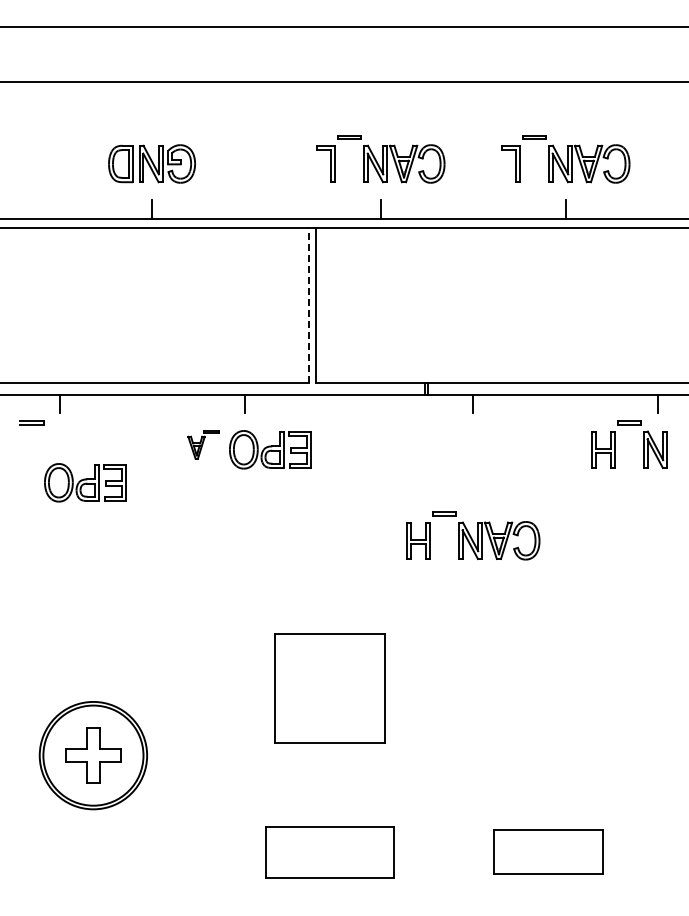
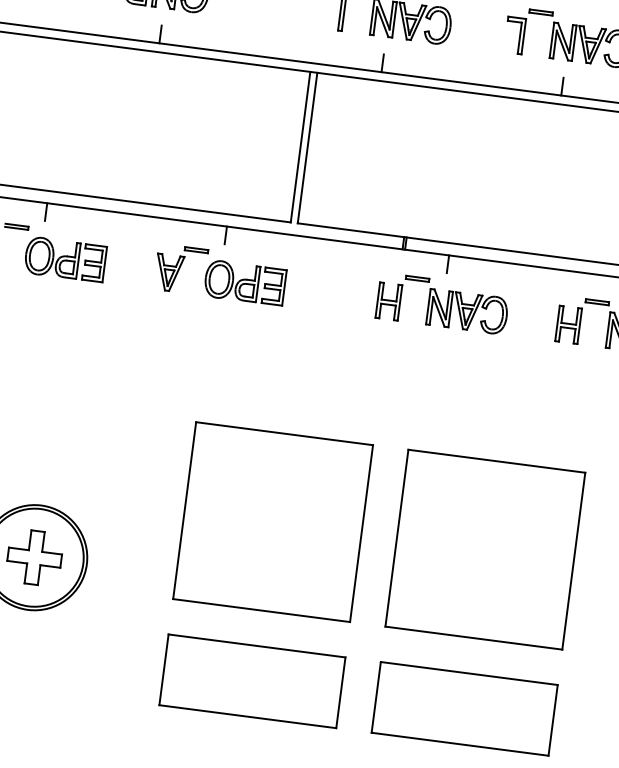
line: (308, 304) -> (300, 146), dashed -> solid
part: (203, 444) -> (180, 269), size x1.67
part: (85, 482) -> (65, 259), moved
part: (473, 535) -> (443, 303), moved
part: (329, 687) -> (272, 521), size x1.67
part: (548, 687) -> (485, 548), added
part: (329, 852) -> (251, 681), size x1.43
part: (548, 852) -> (464, 709), size x1.67

